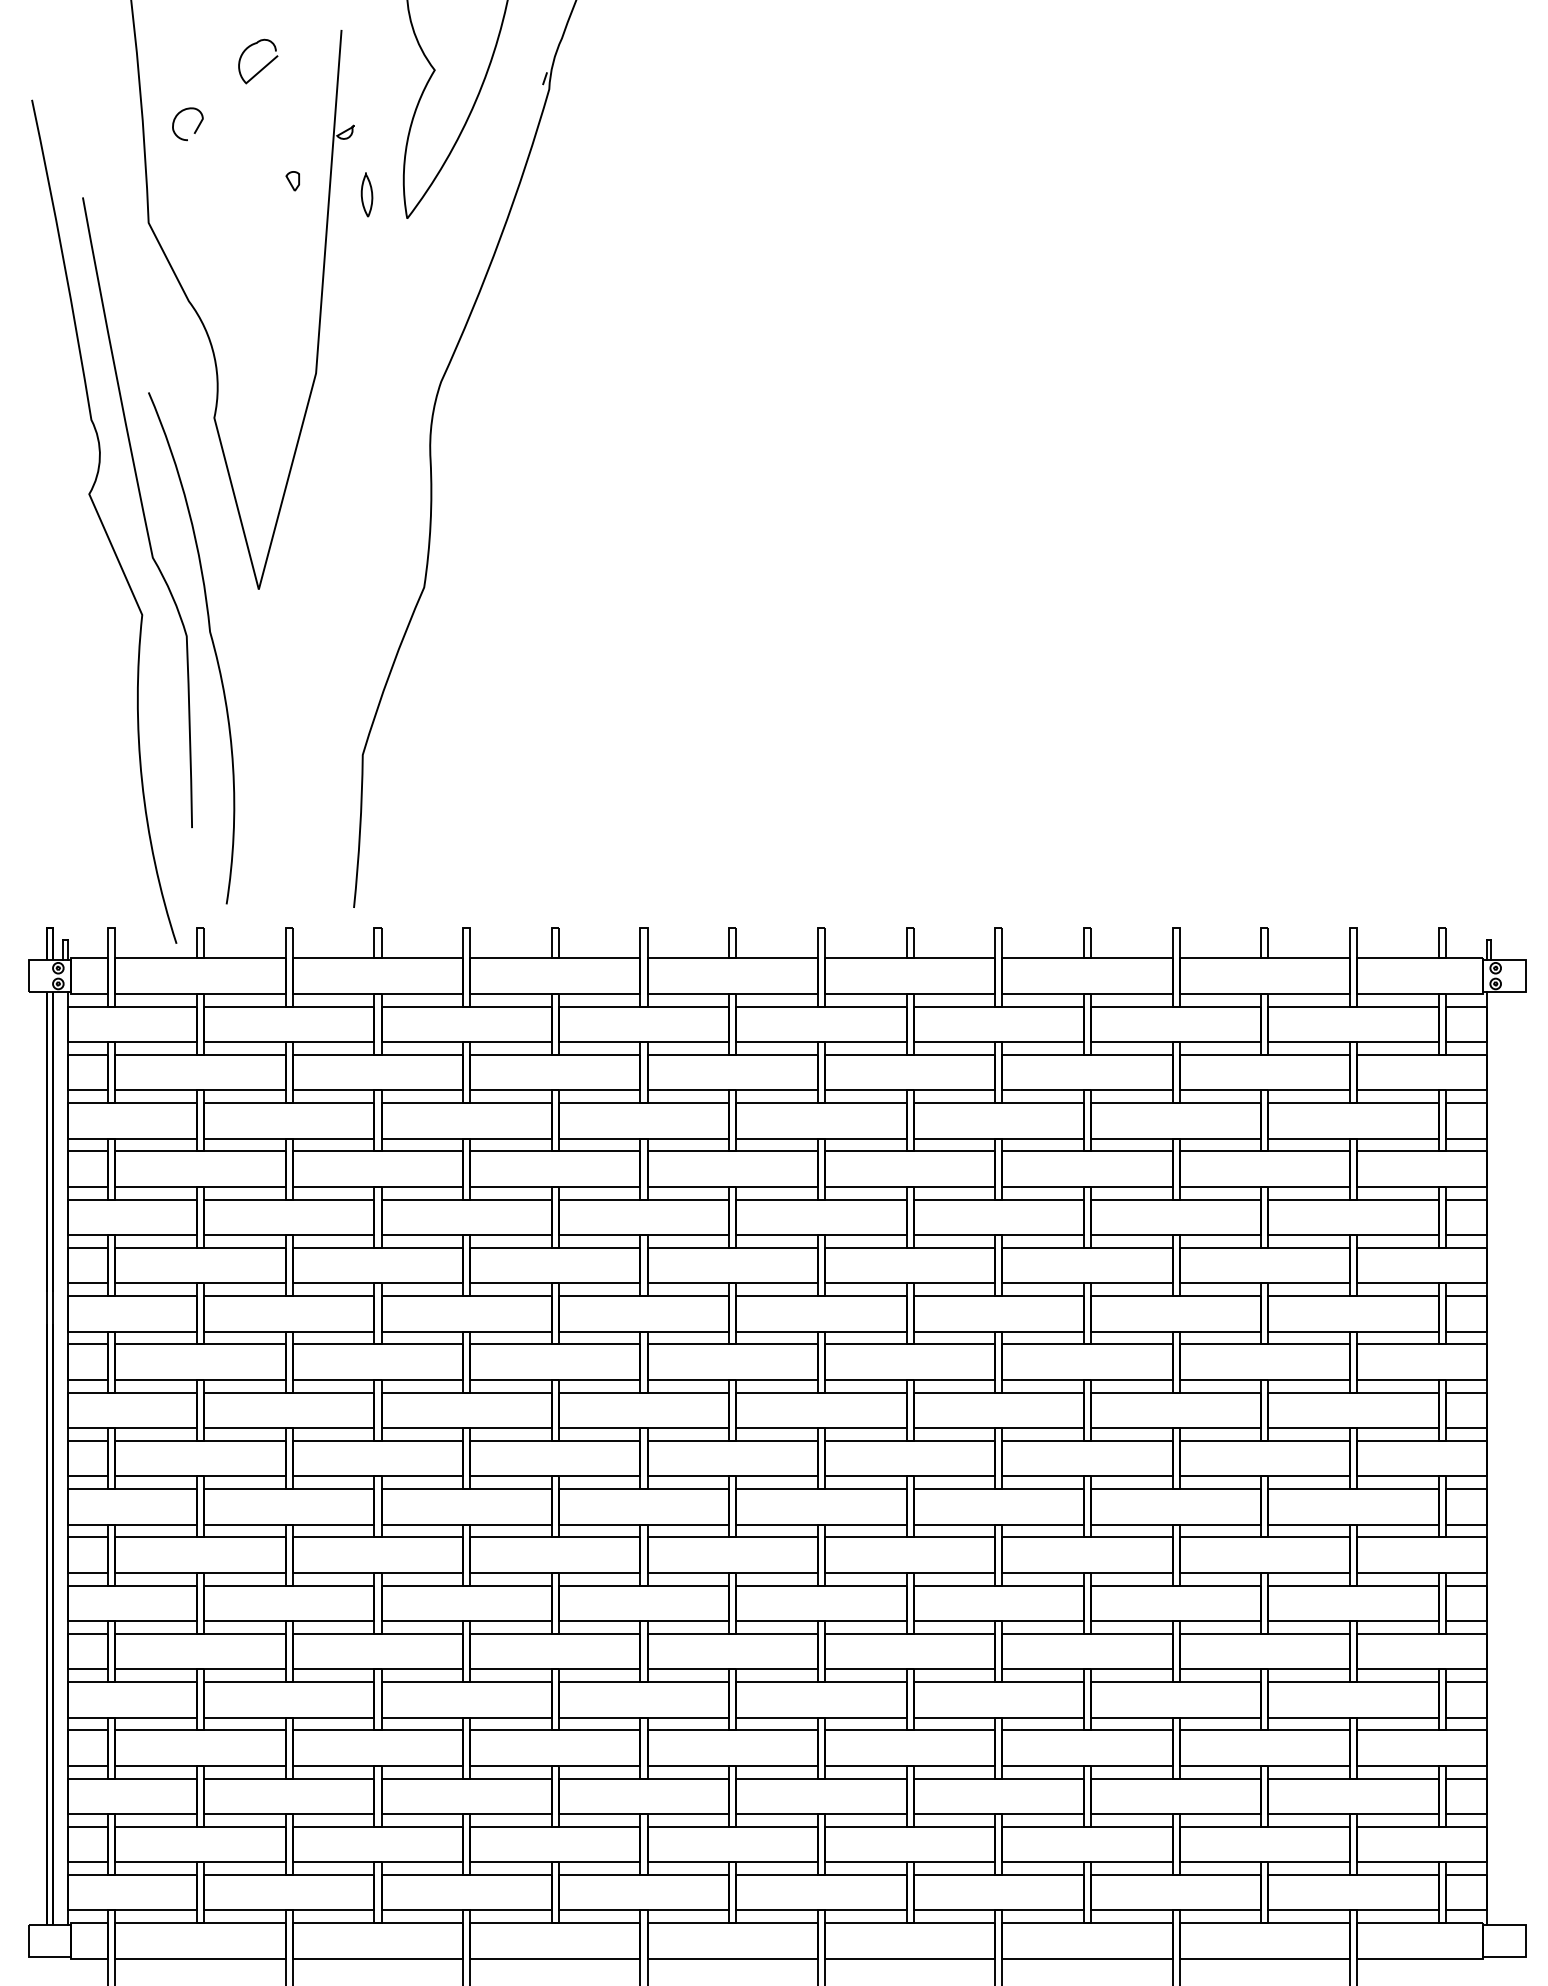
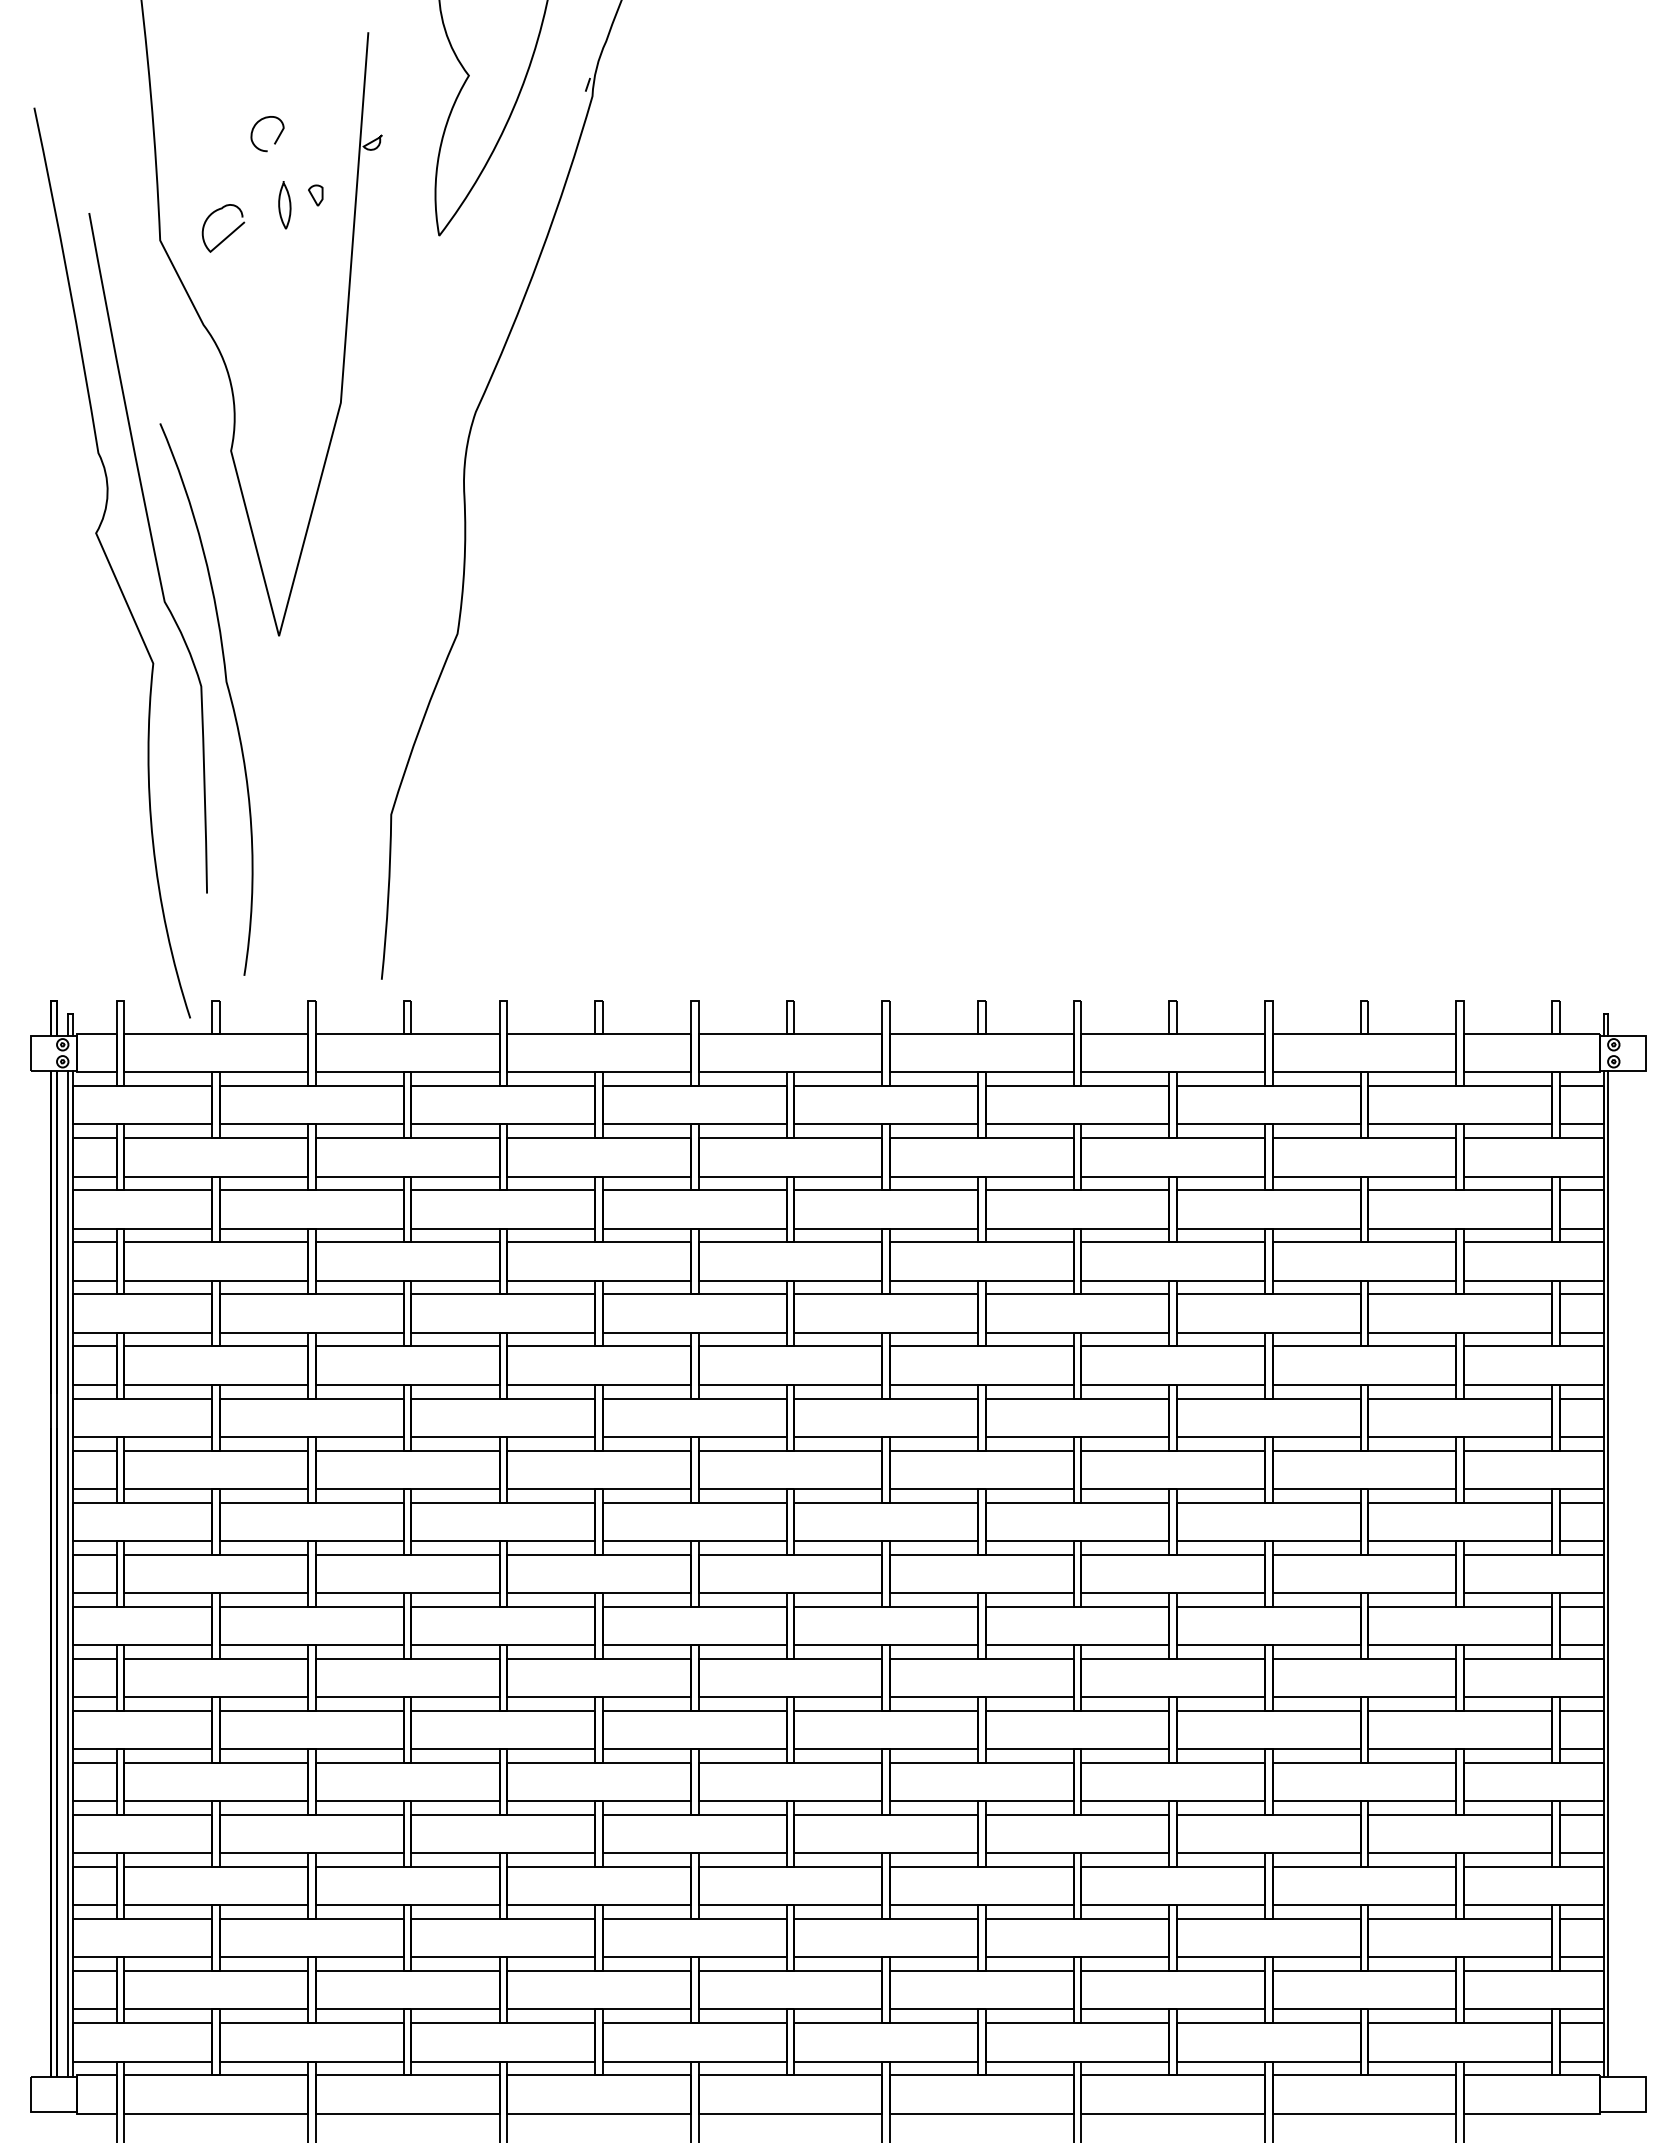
curve: (262, 67) -> (228, 234), moved
curve: (196, 128) -> (276, 138), moved
curve: (363, 195) -> (280, 205), moved
line: (63, 1458) -> (68, 1573), added
line: (1490, 1458) -> (1608, 1573), added

